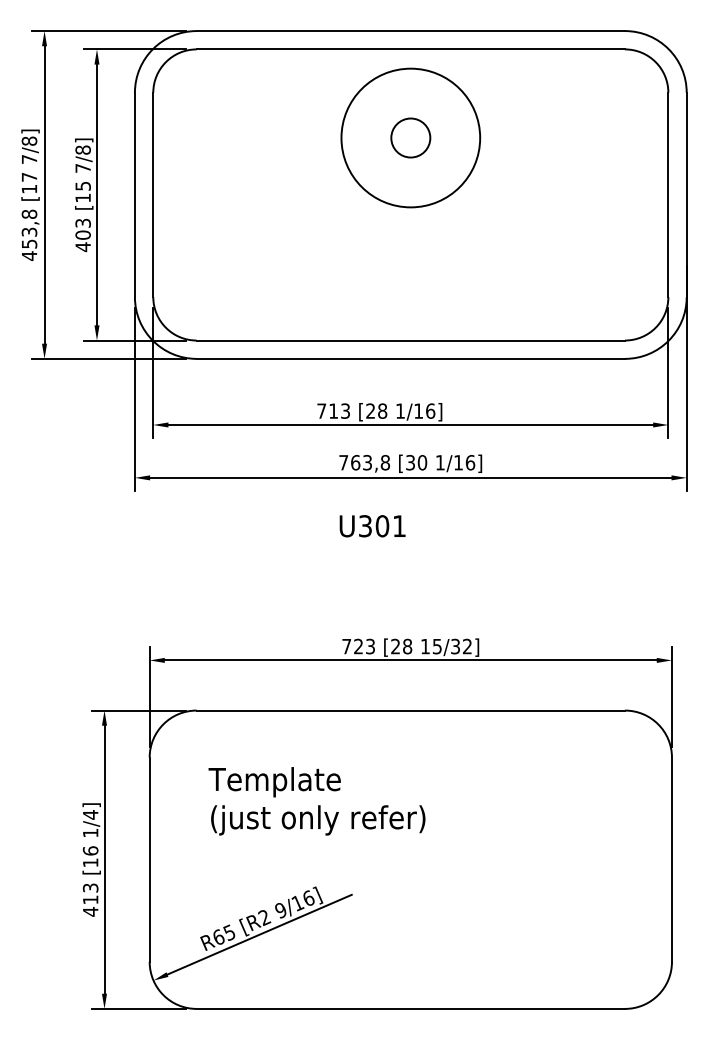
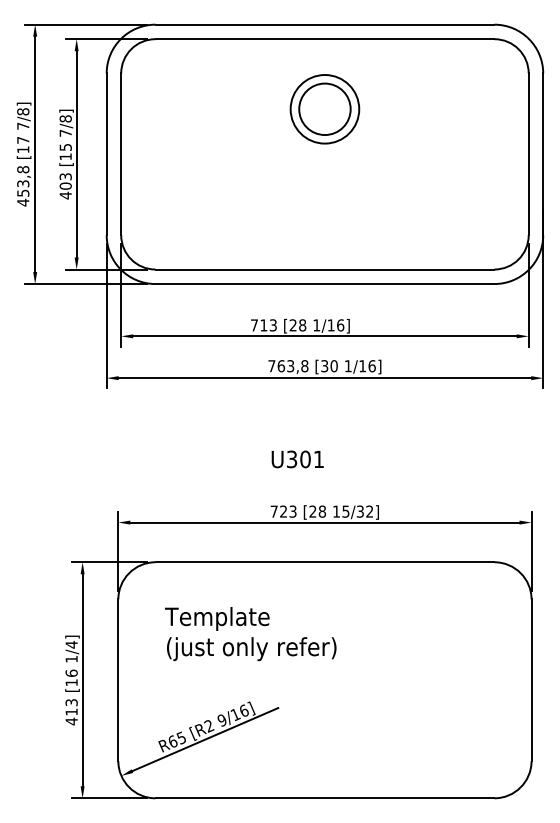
circle: (410, 138) -> (324, 109), size x0.62
circle: (410, 138) -> (324, 109), size x1.67
text: (372, 526) -> (297, 459), moved

